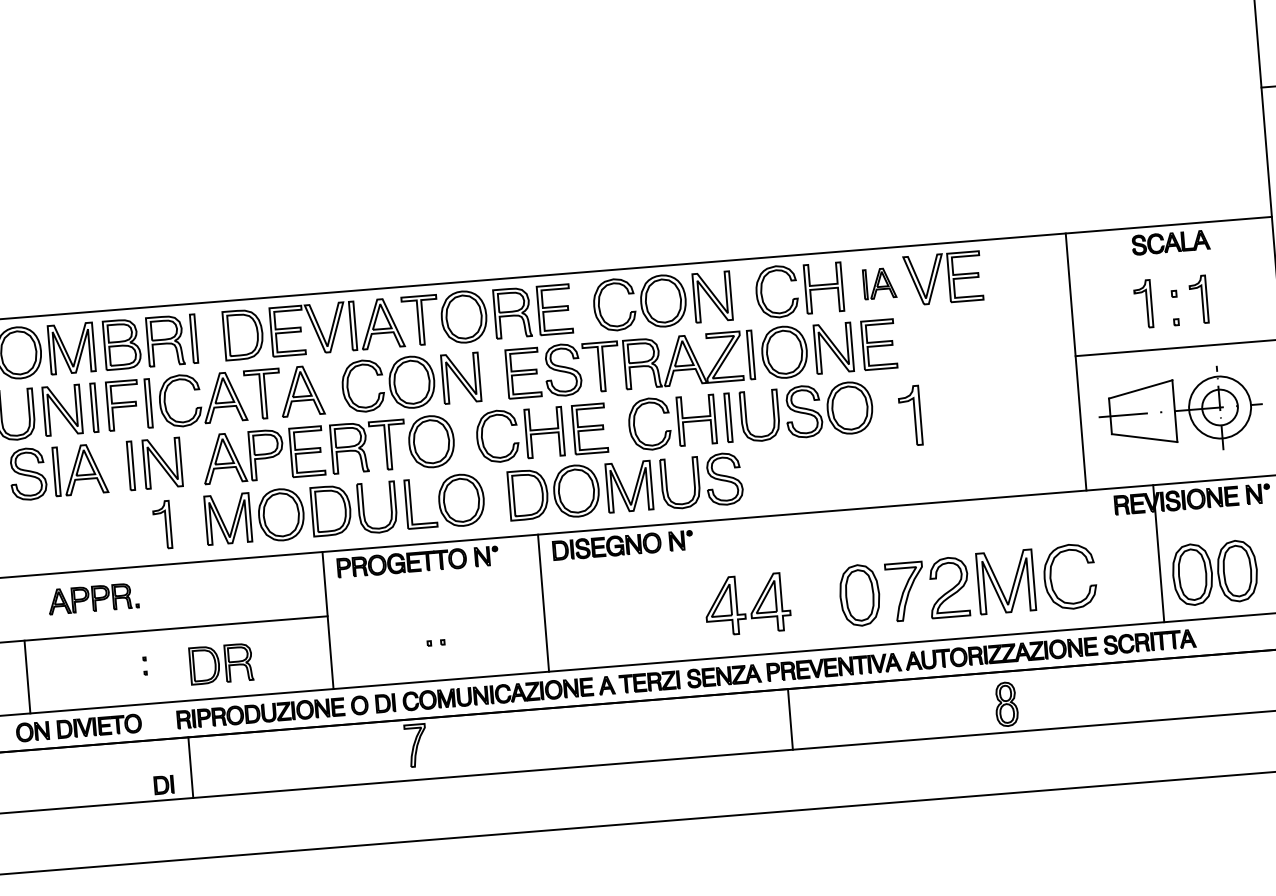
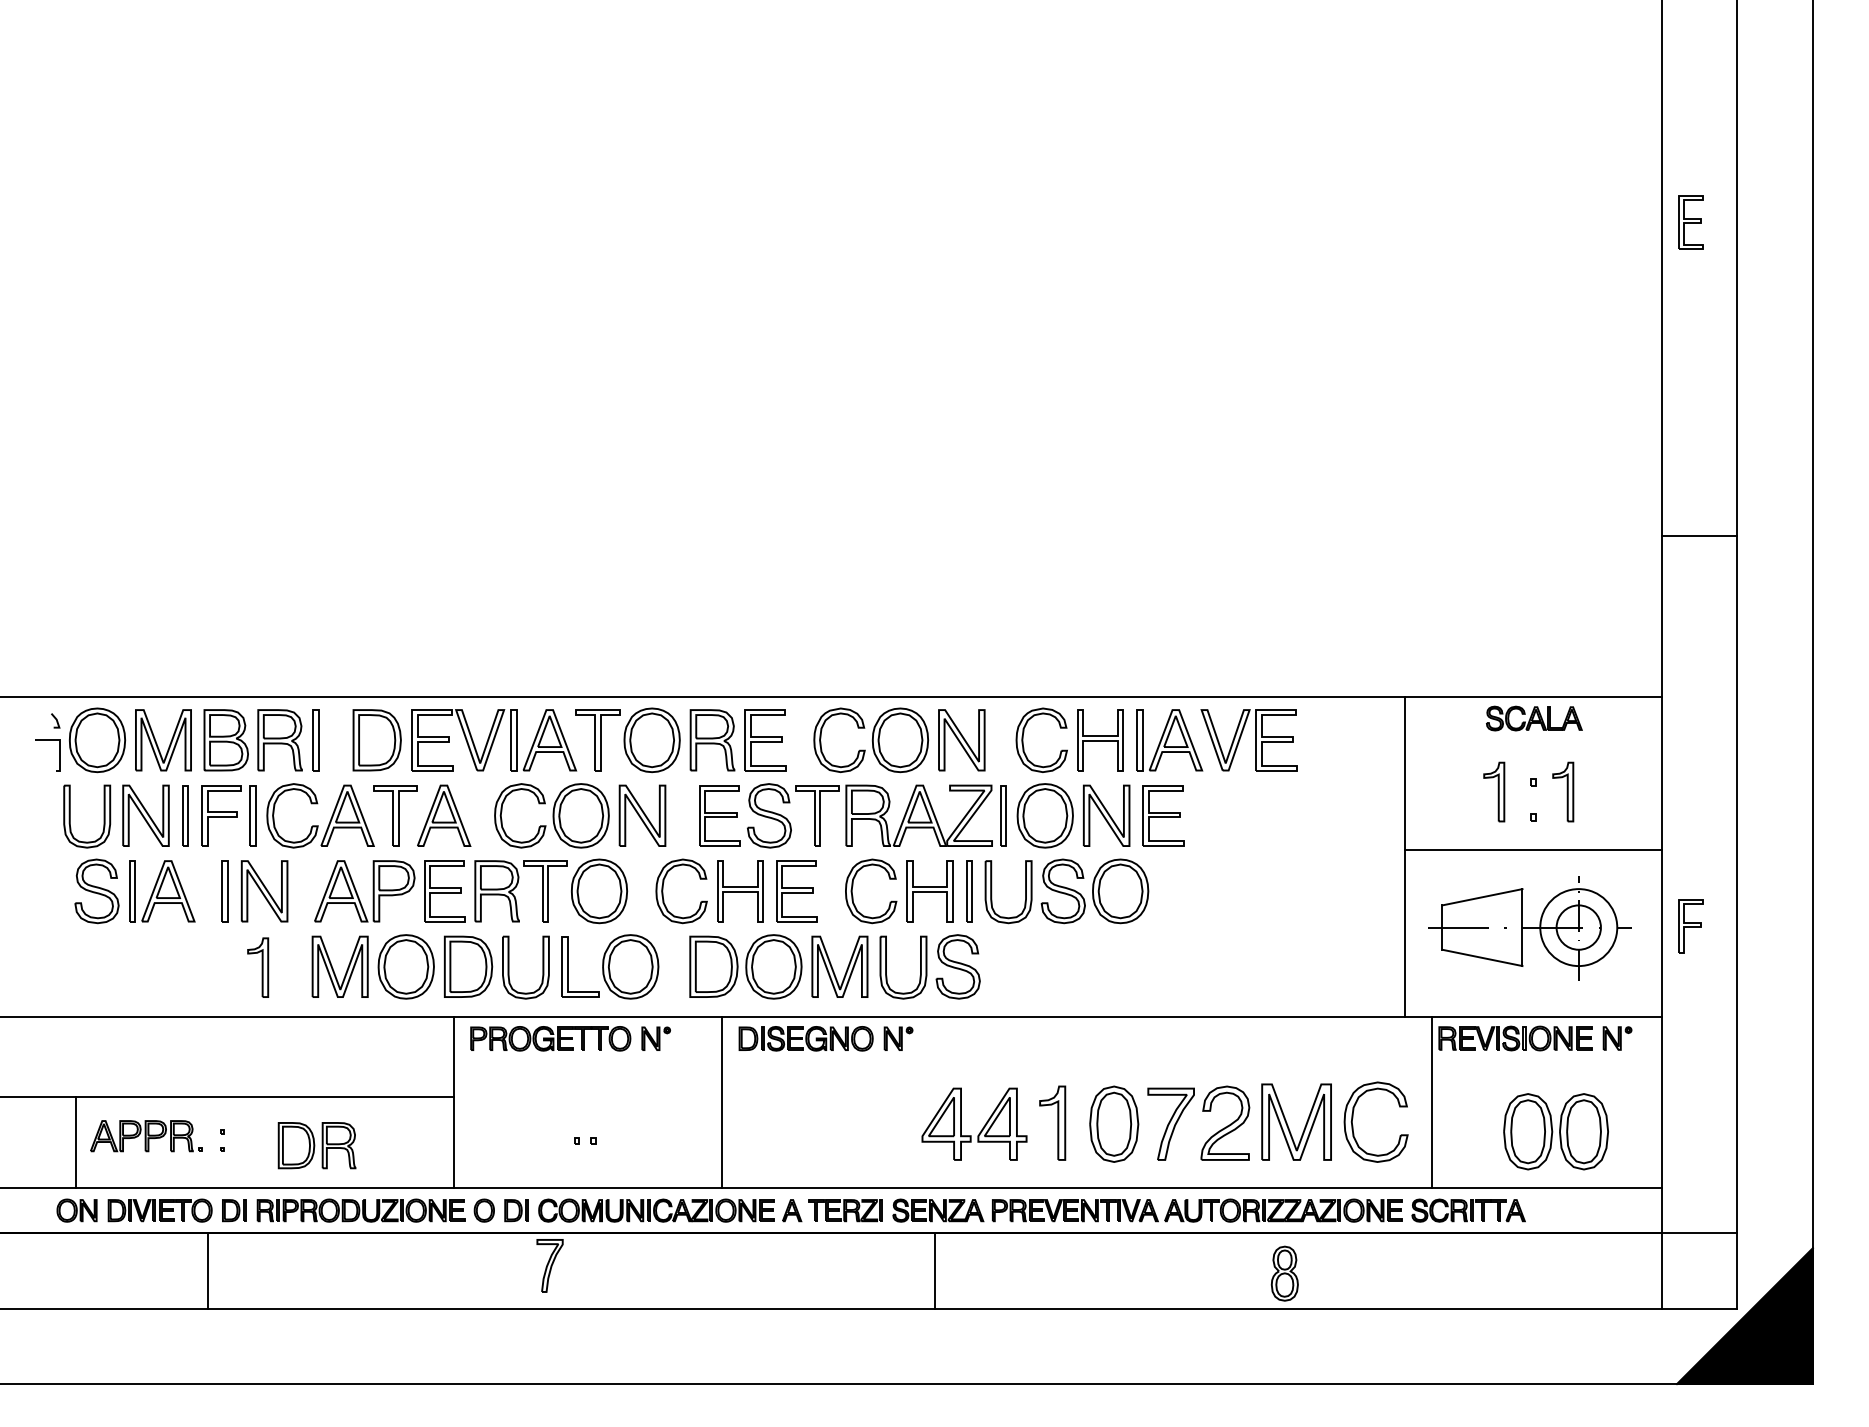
part: (879, 283) -> (1169, 740), size x1.67
part: (910, 415) -> (1052, 1122), moved
line: (1158, 553) -> (1432, 1102), moved
part: (93, 599) -> (146, 1136), moved
line: (790, 719) -> (934, 1270), moved
line: (191, 767) -> (208, 1270), moved
part: (164, 784) -> (234, 1210), moved

